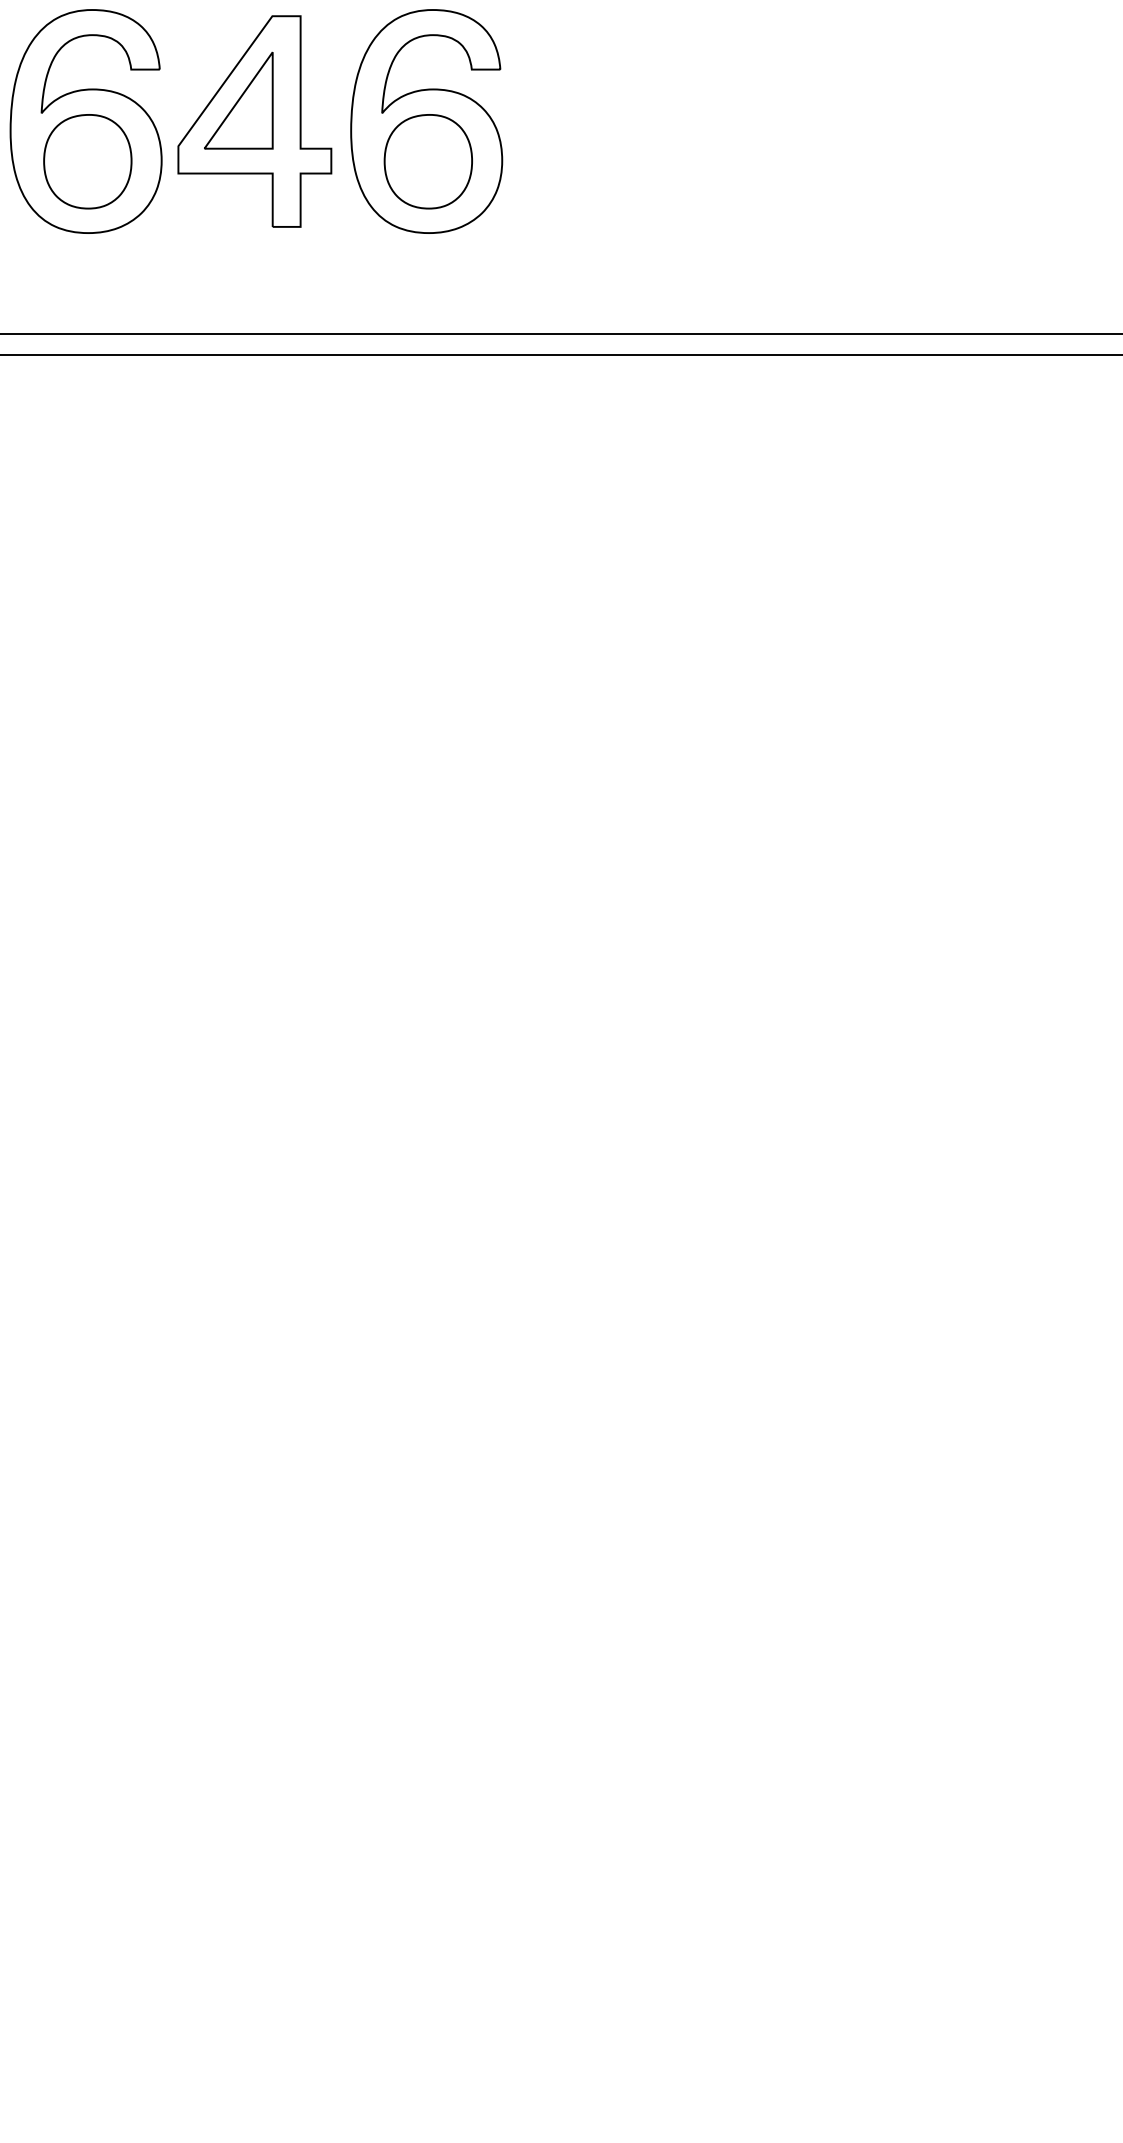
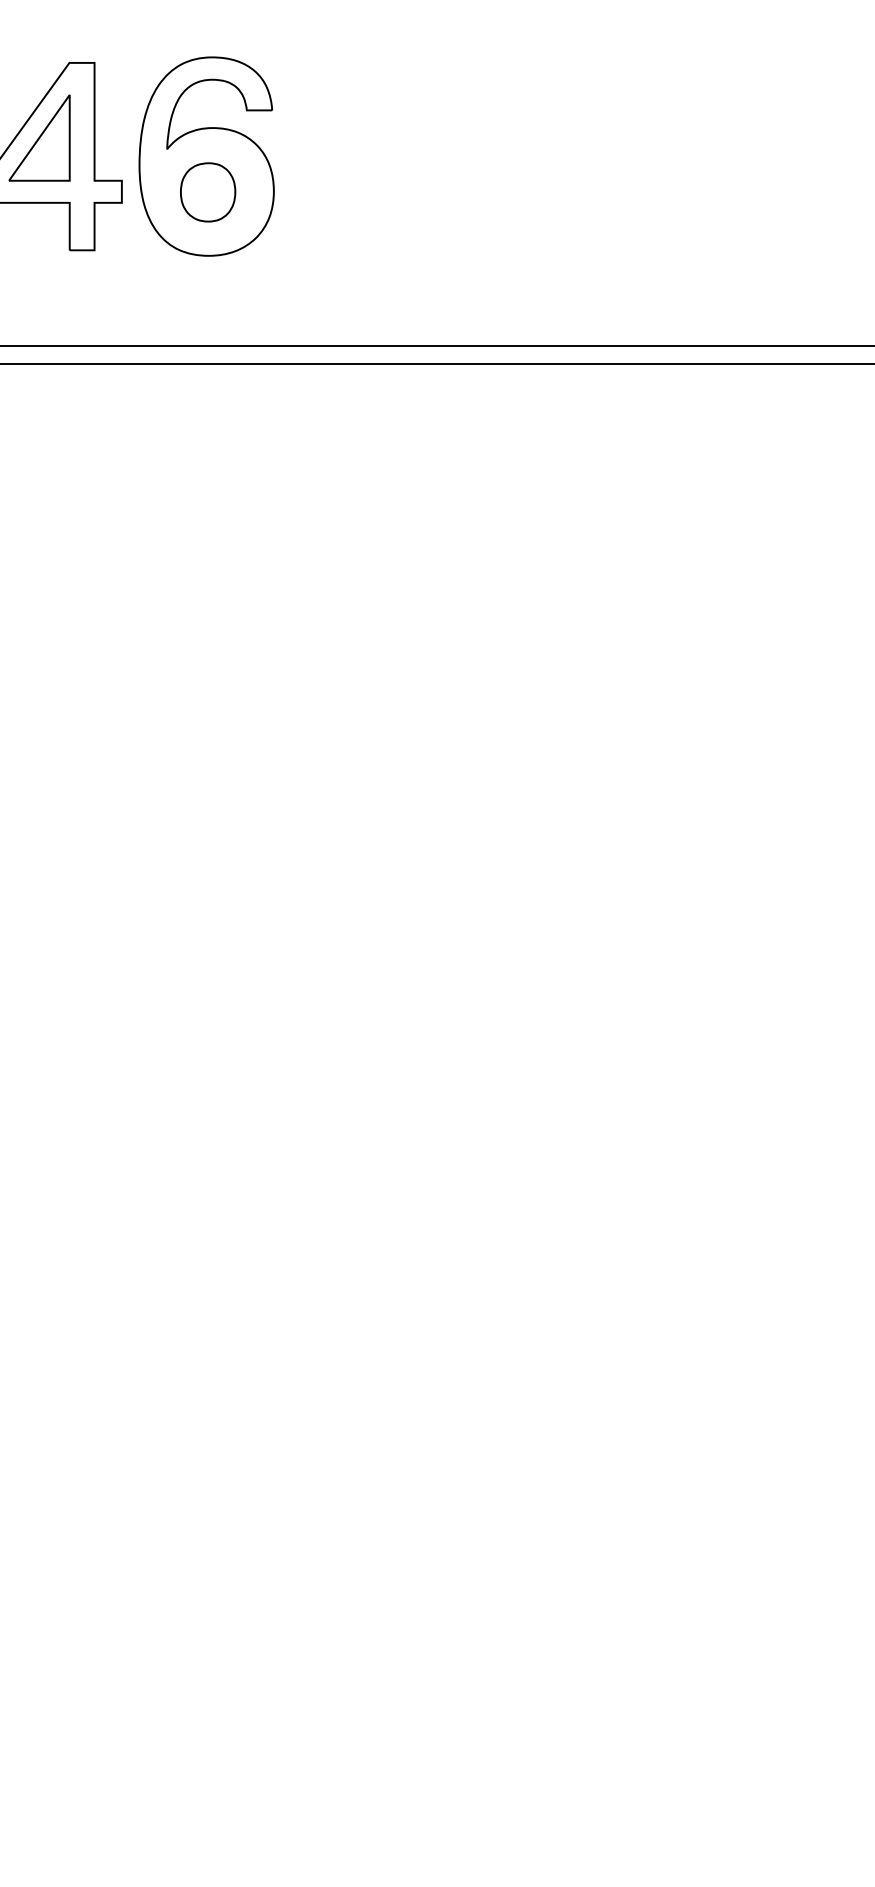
part: (427, 161) -> (207, 192), size x0.7

